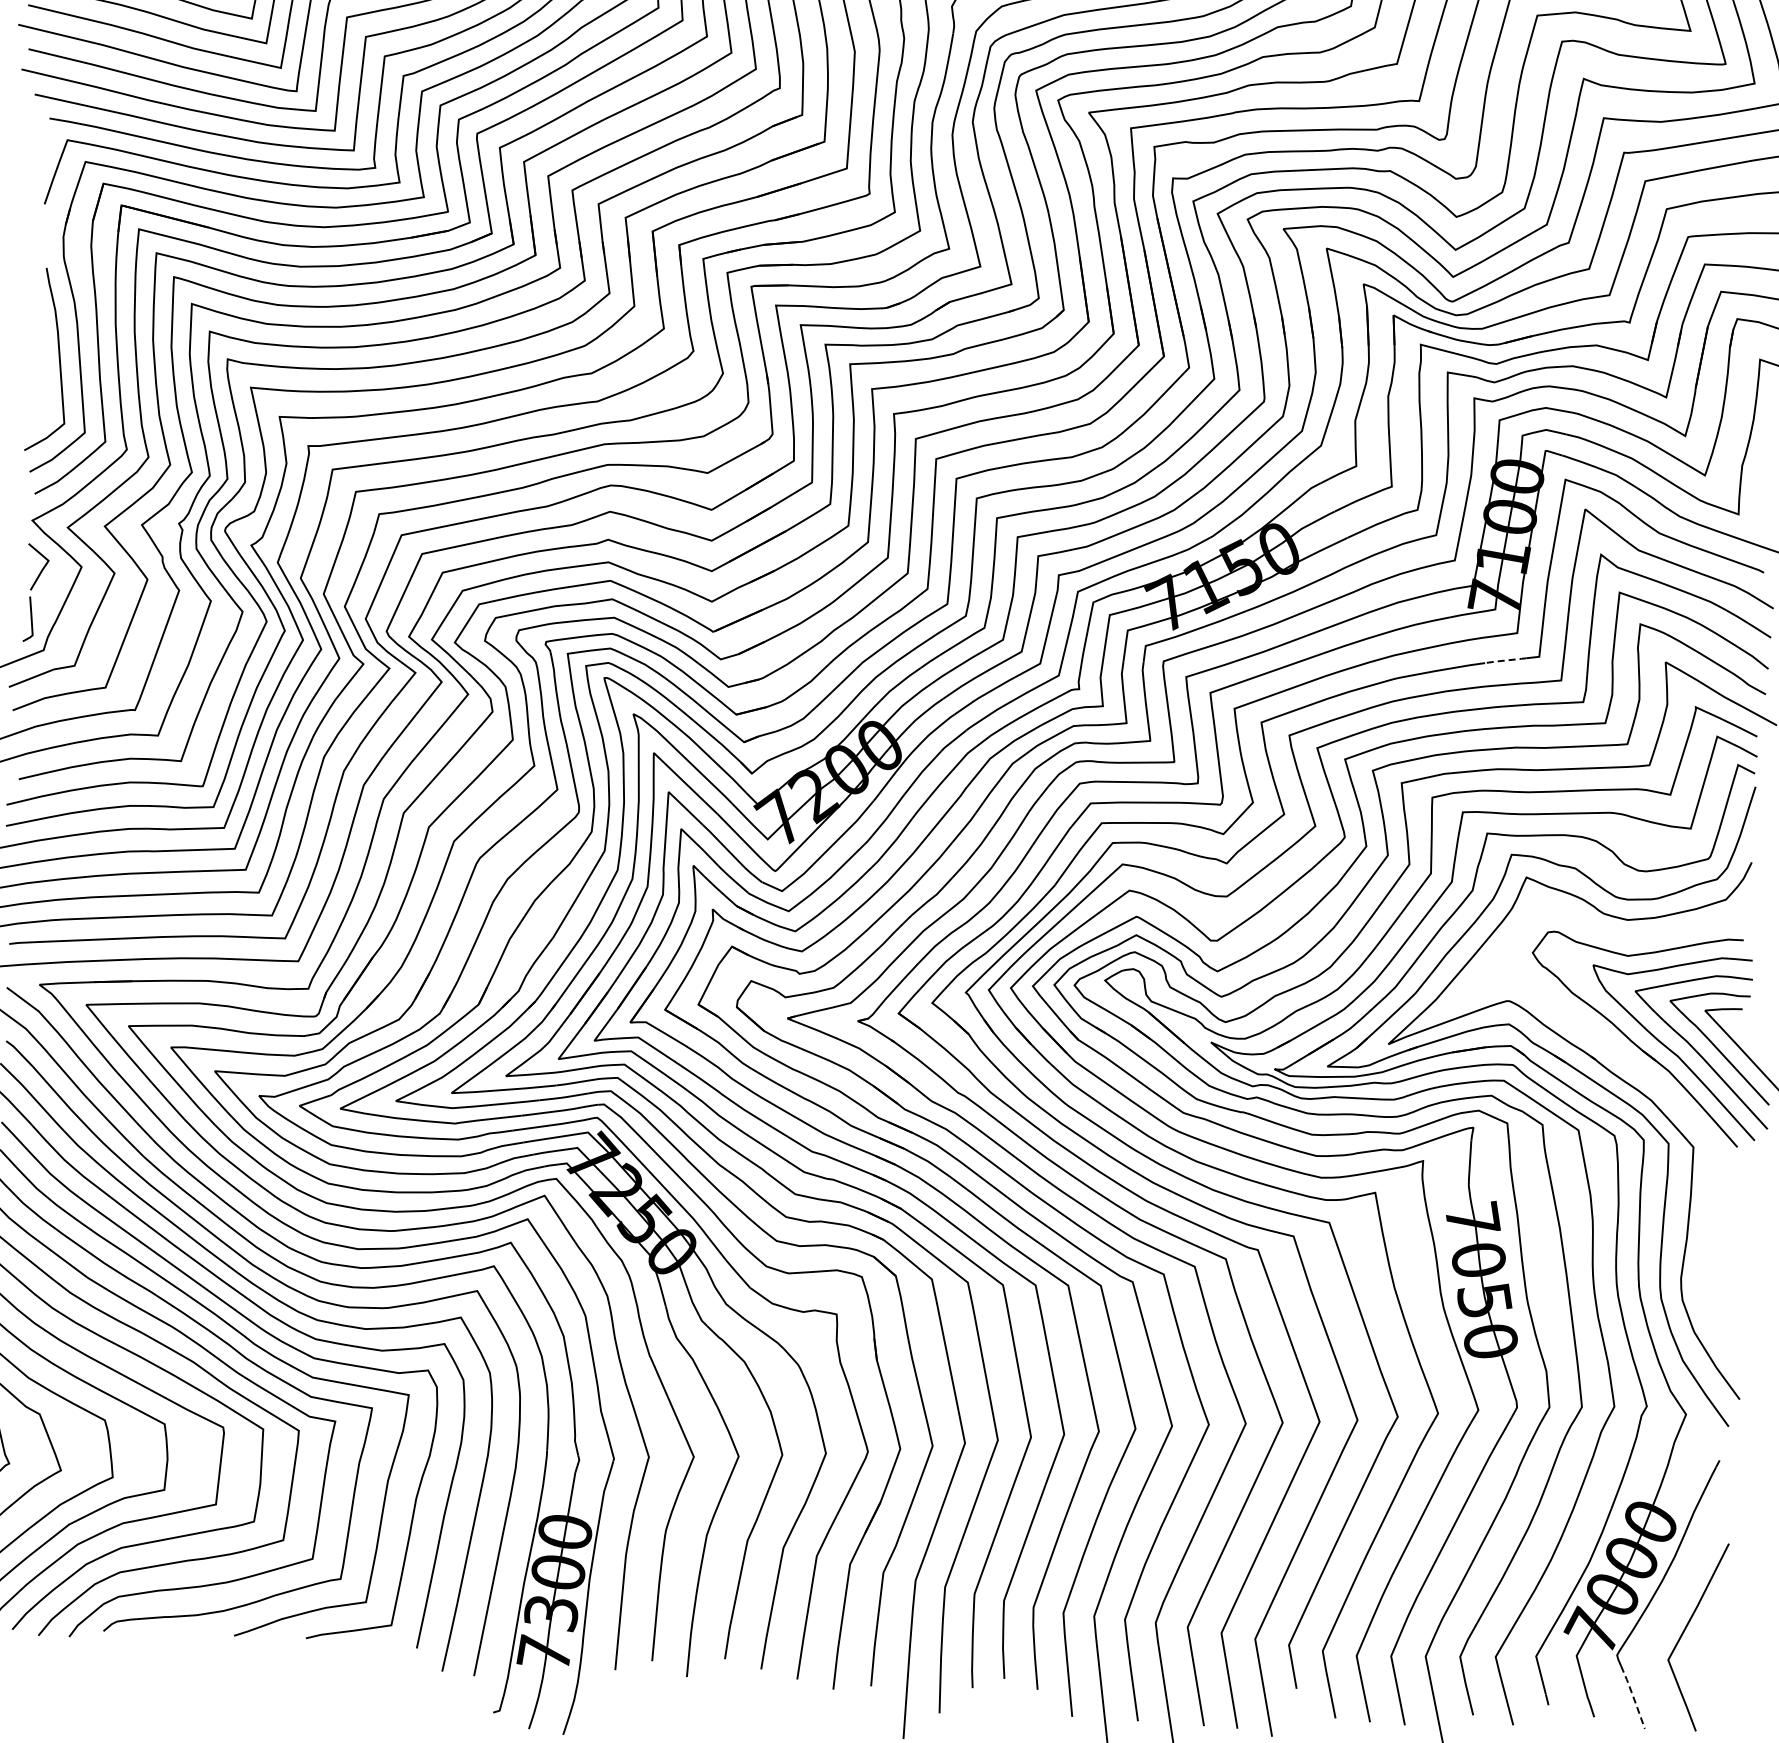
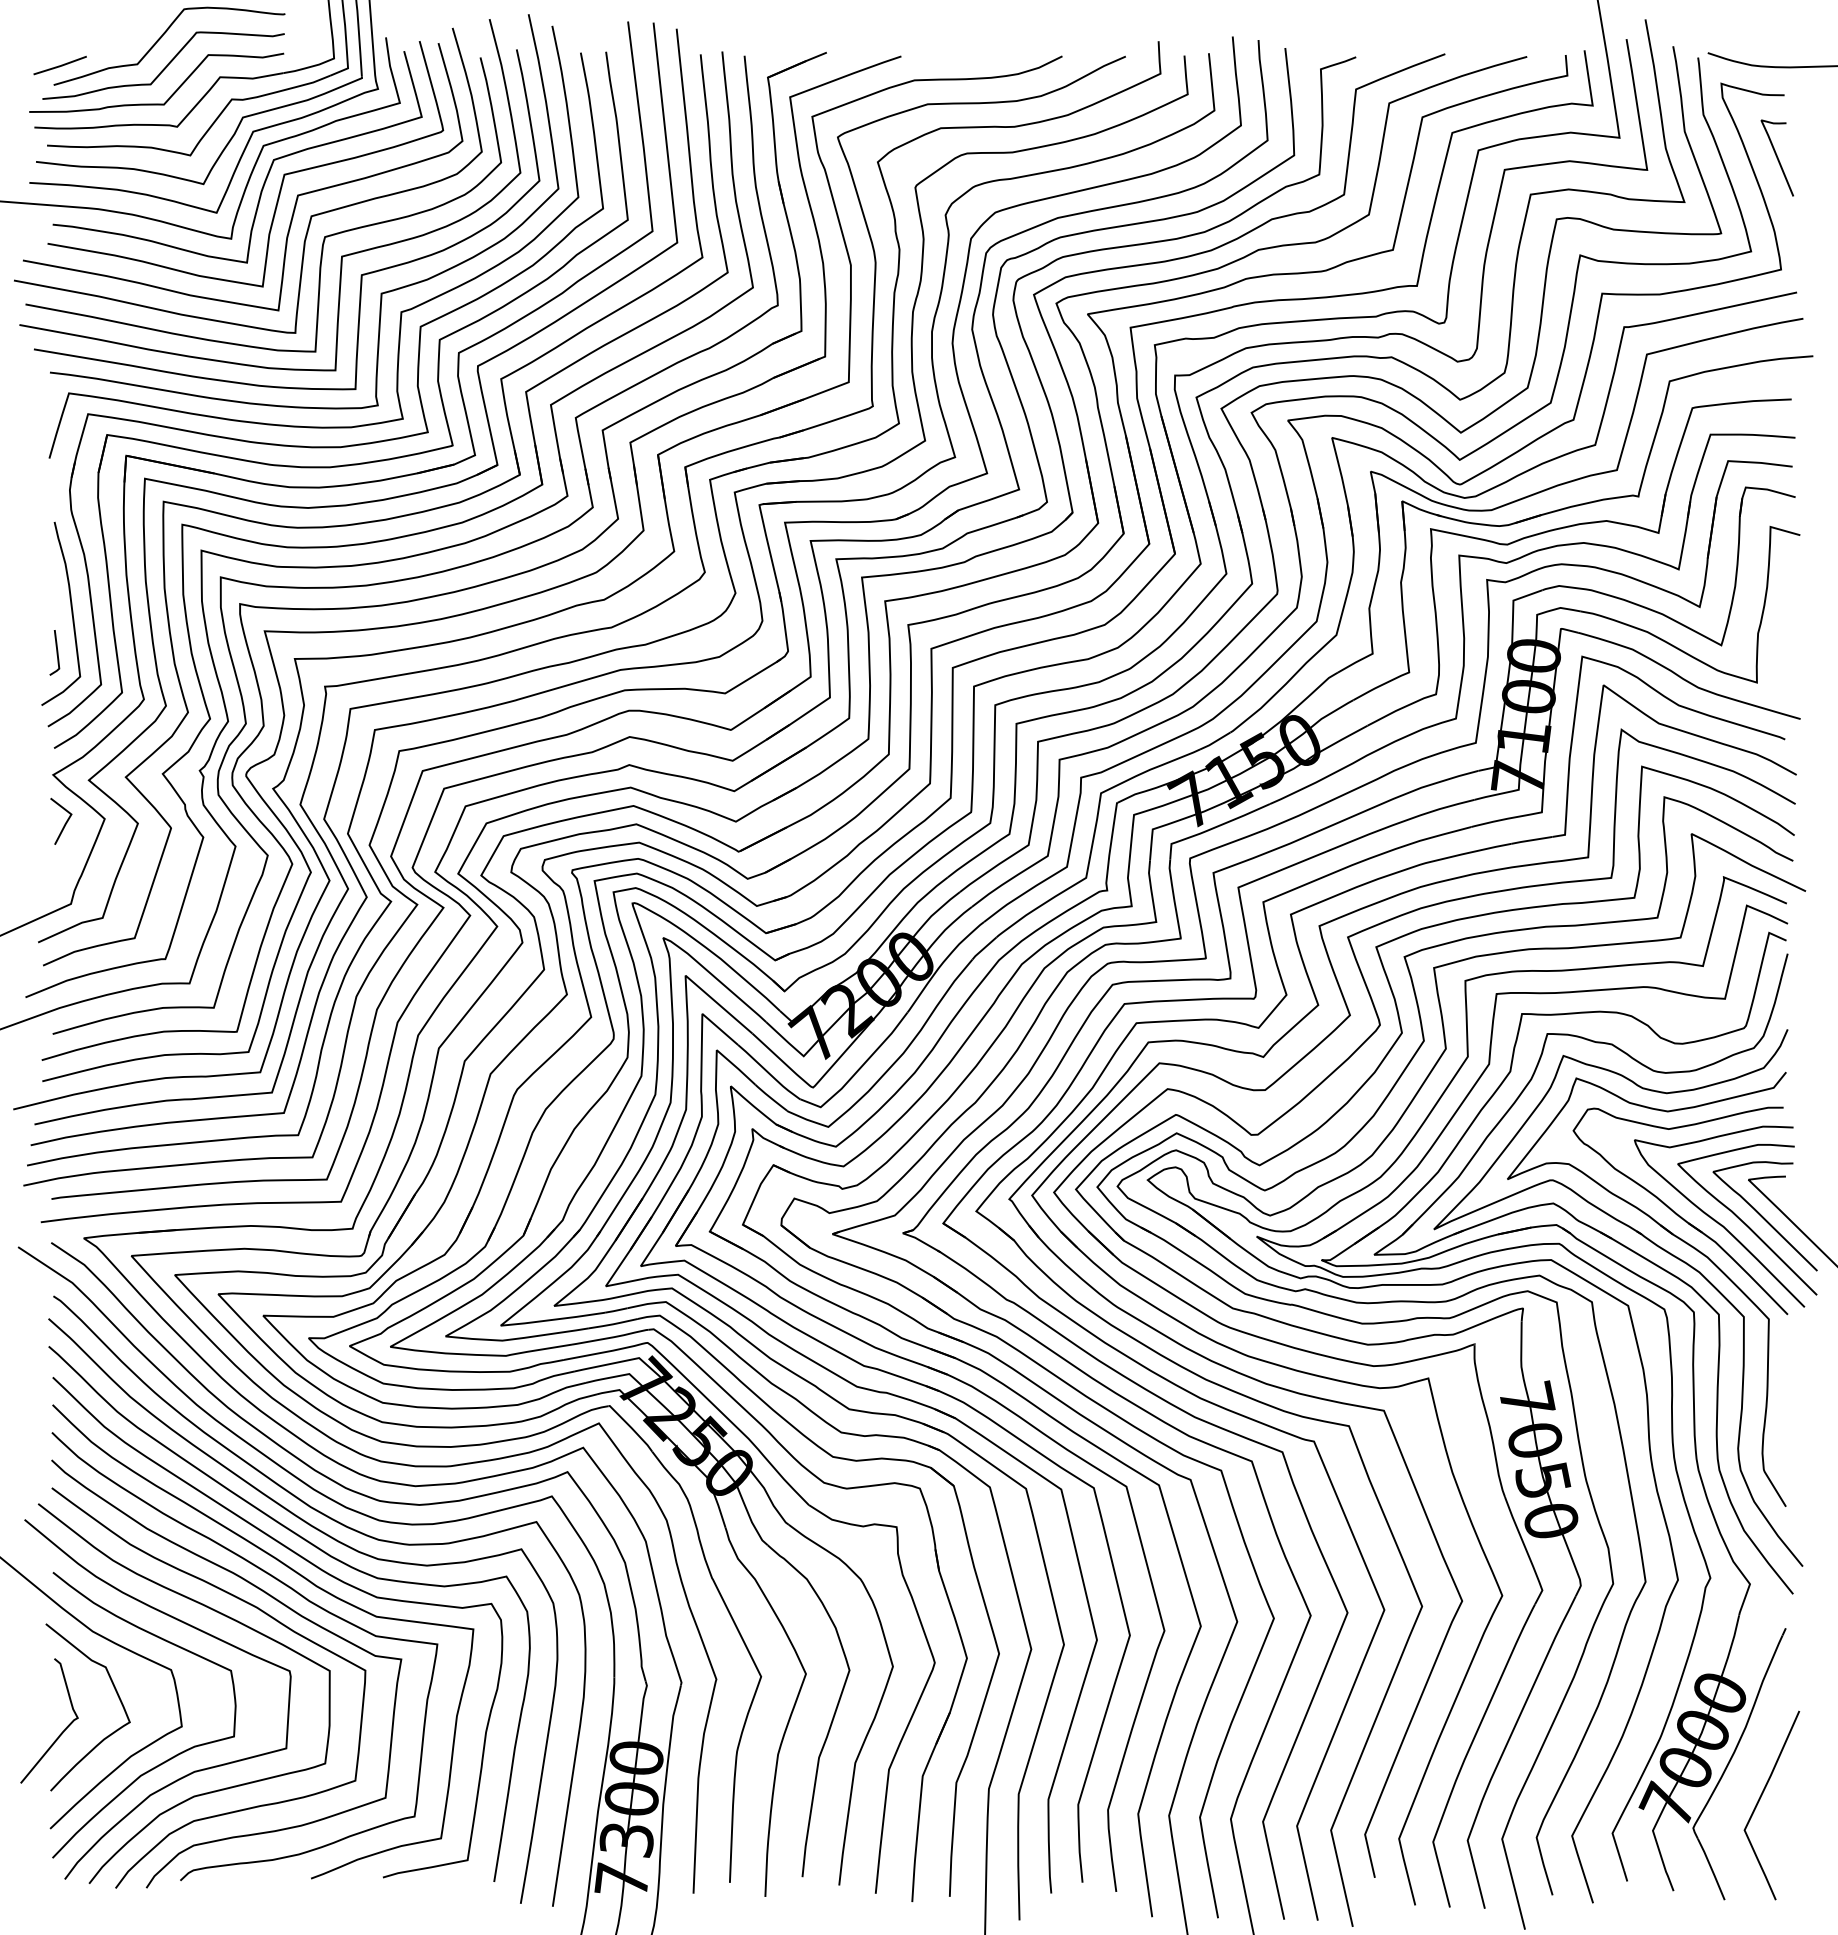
line: (30, 619) -> (56, 652), moved
line: (1505, 660) -> (1531, 840), dashed -> solid
part: (1629, 1064) -> (1675, 1237), added
line: (1634, 1697) -> (1712, 1869), dashed -> solid

